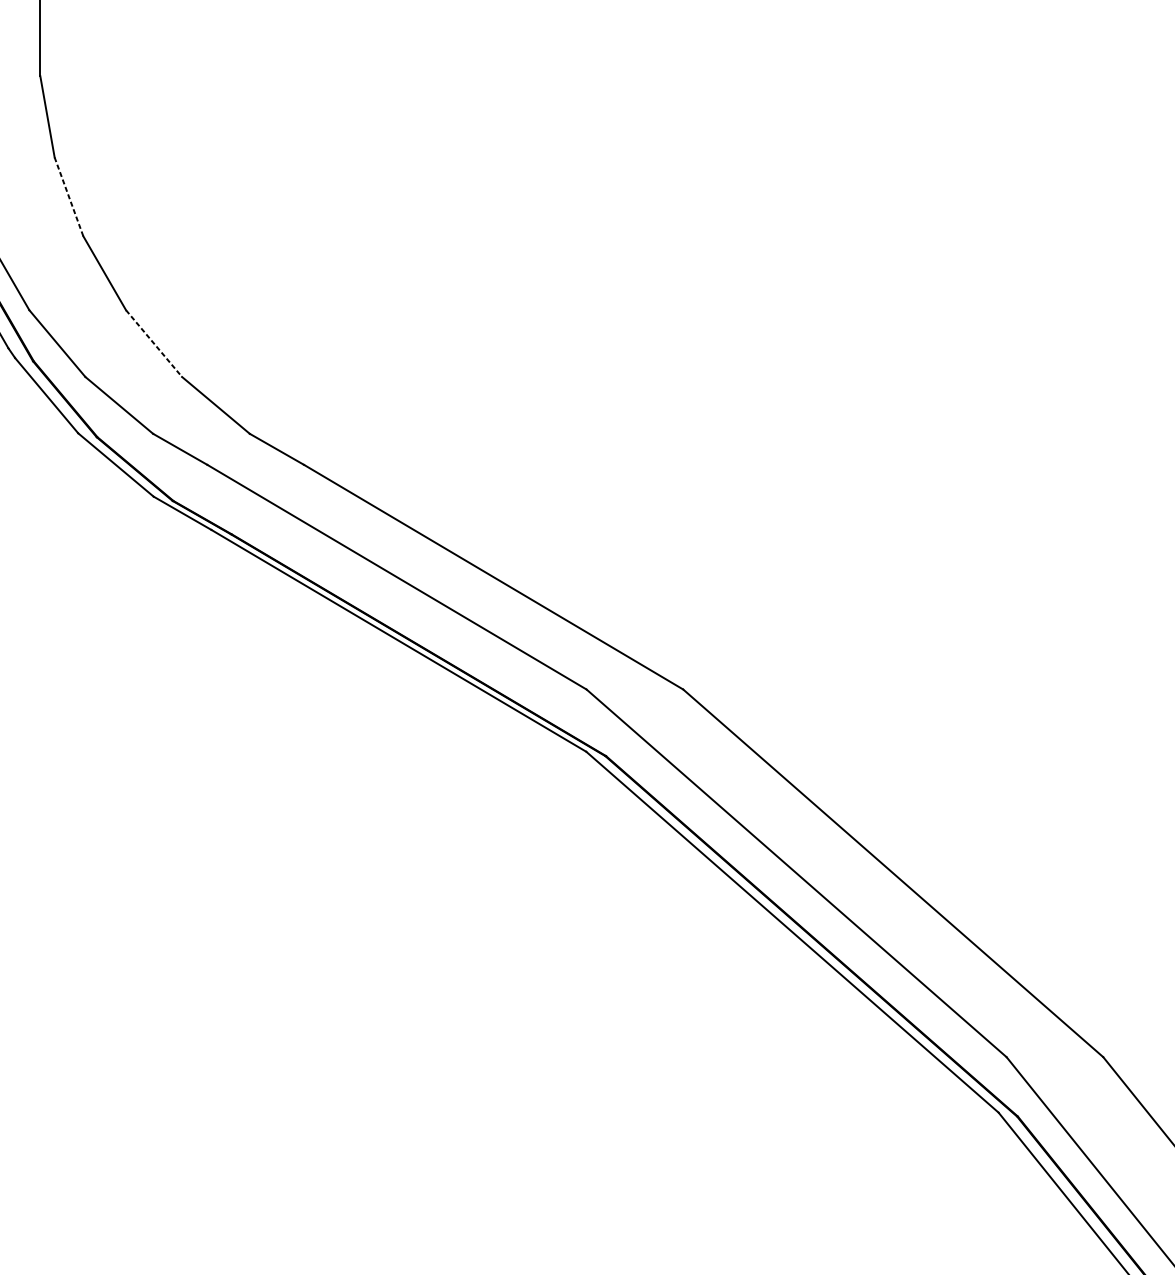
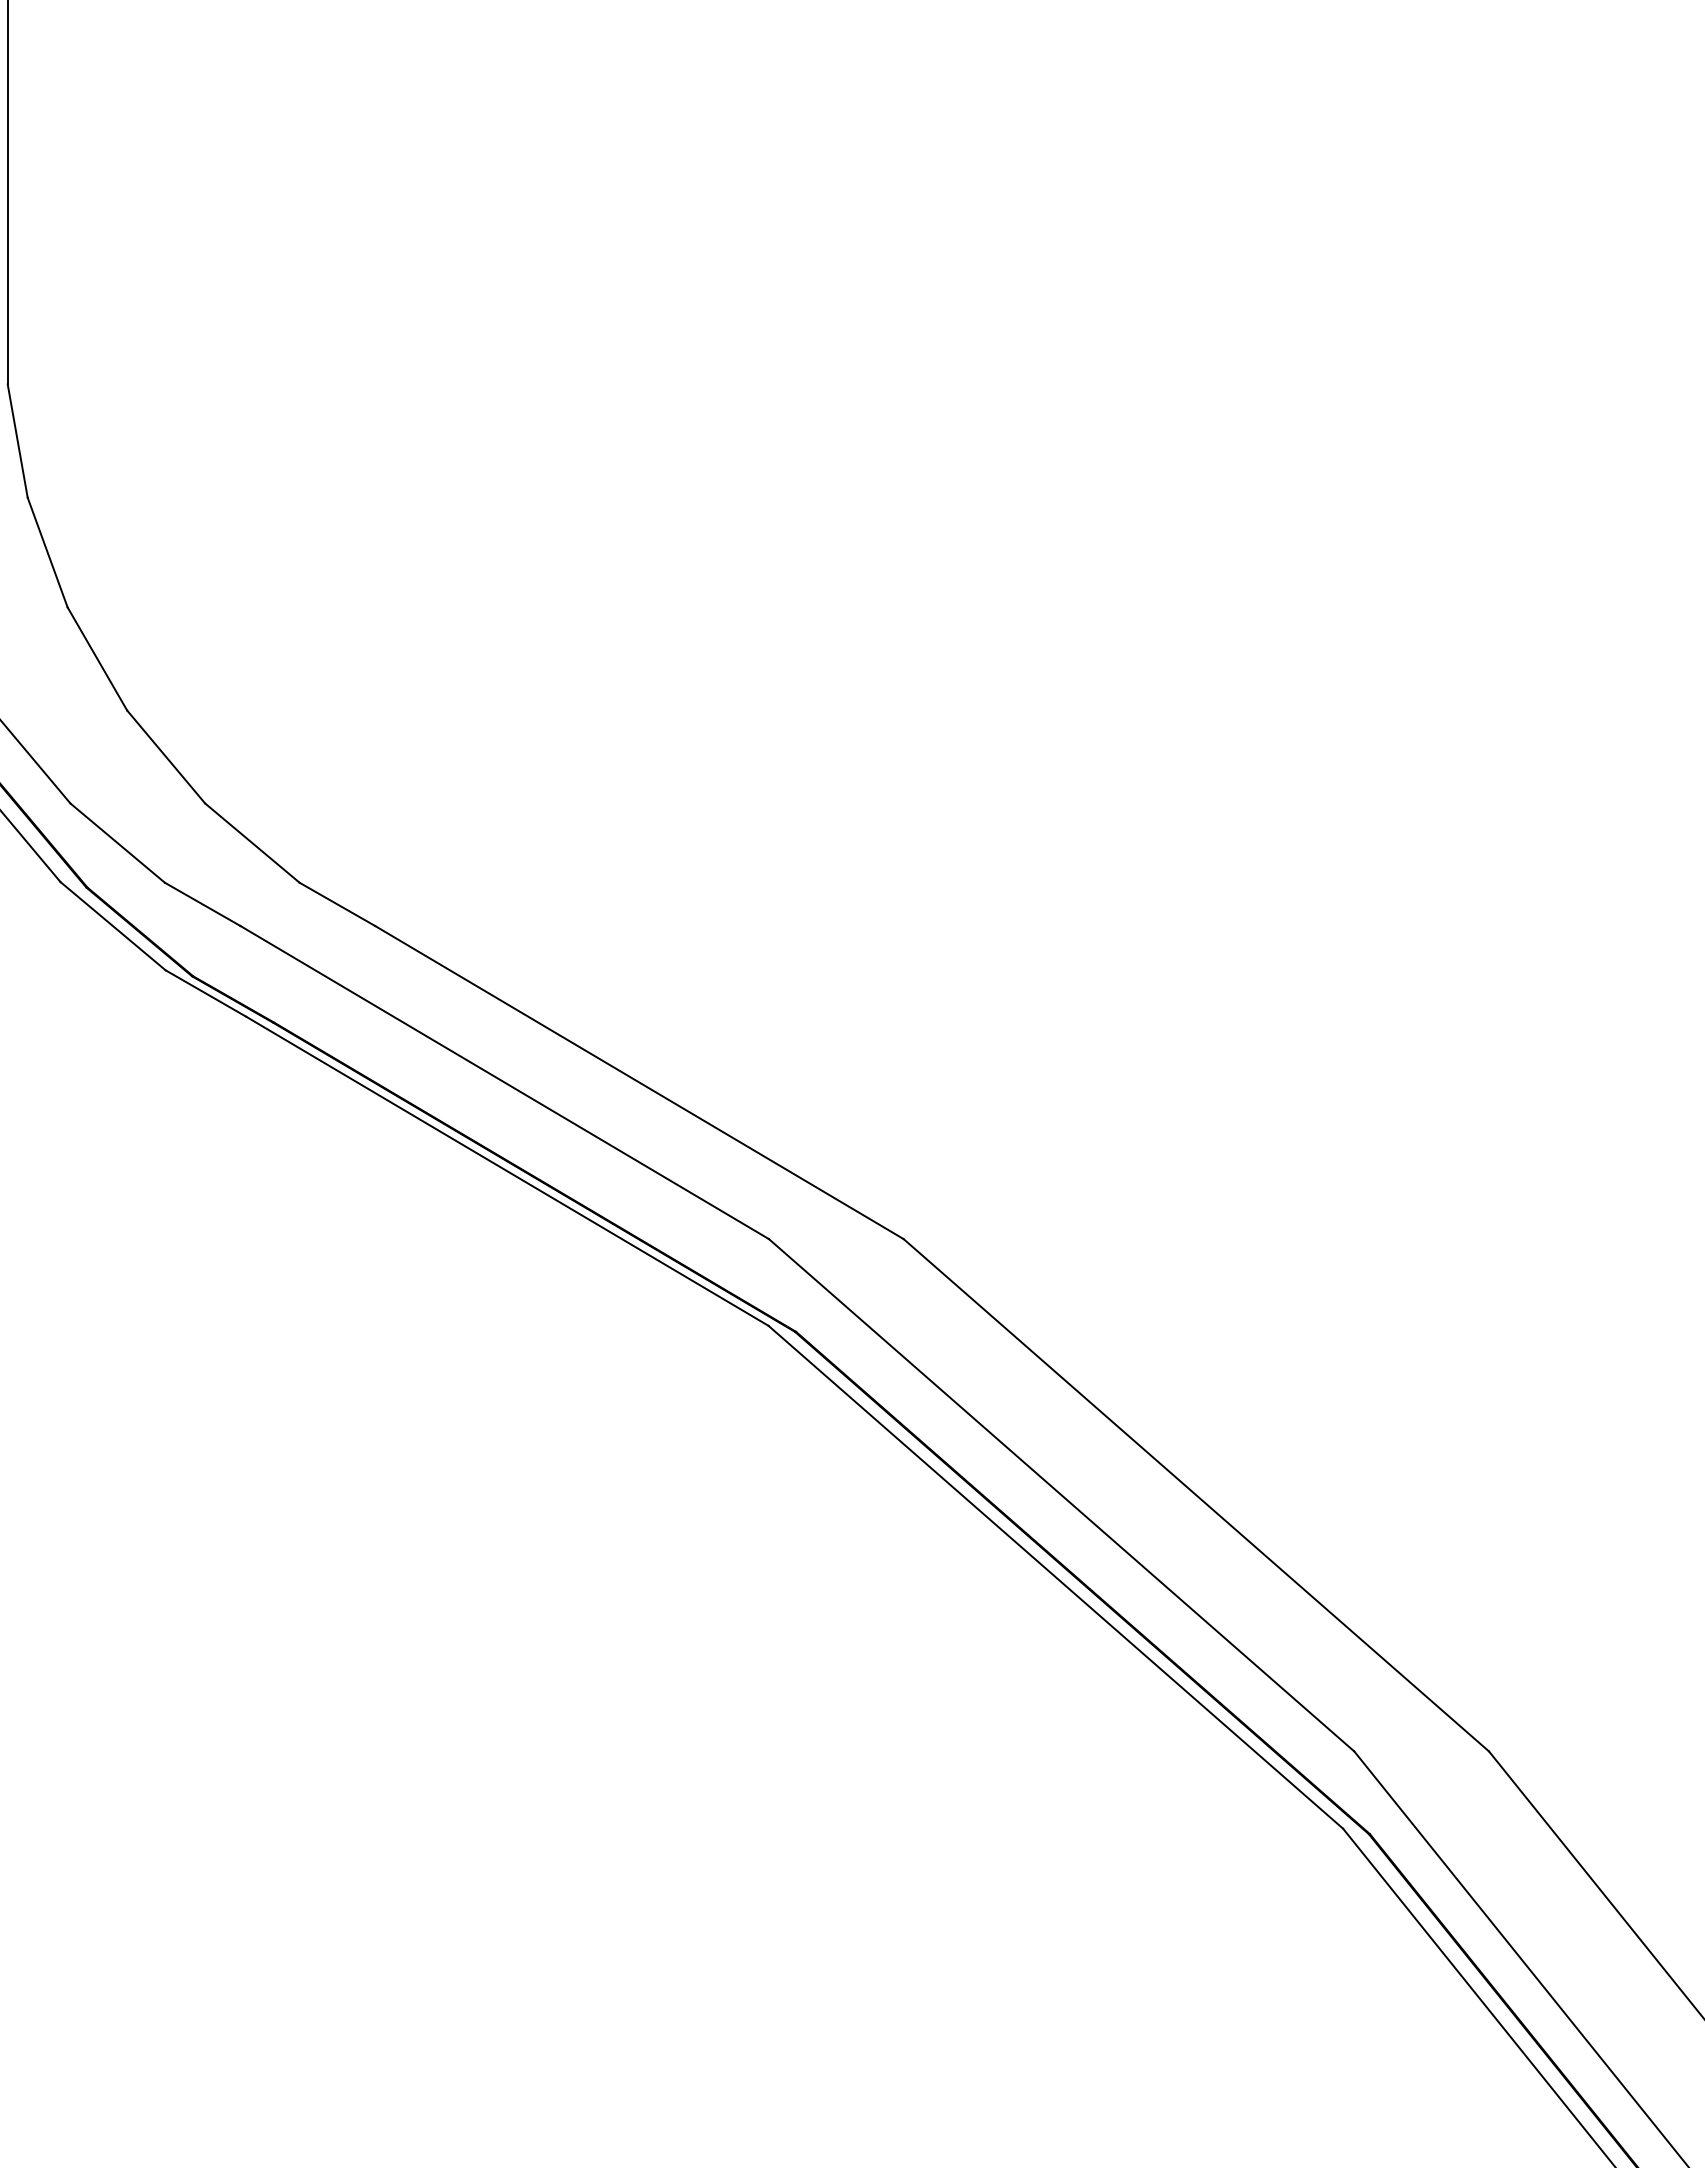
line: (68, 196) -> (47, 552), dashed -> solid
line: (154, 343) -> (166, 757), dashed -> solid

